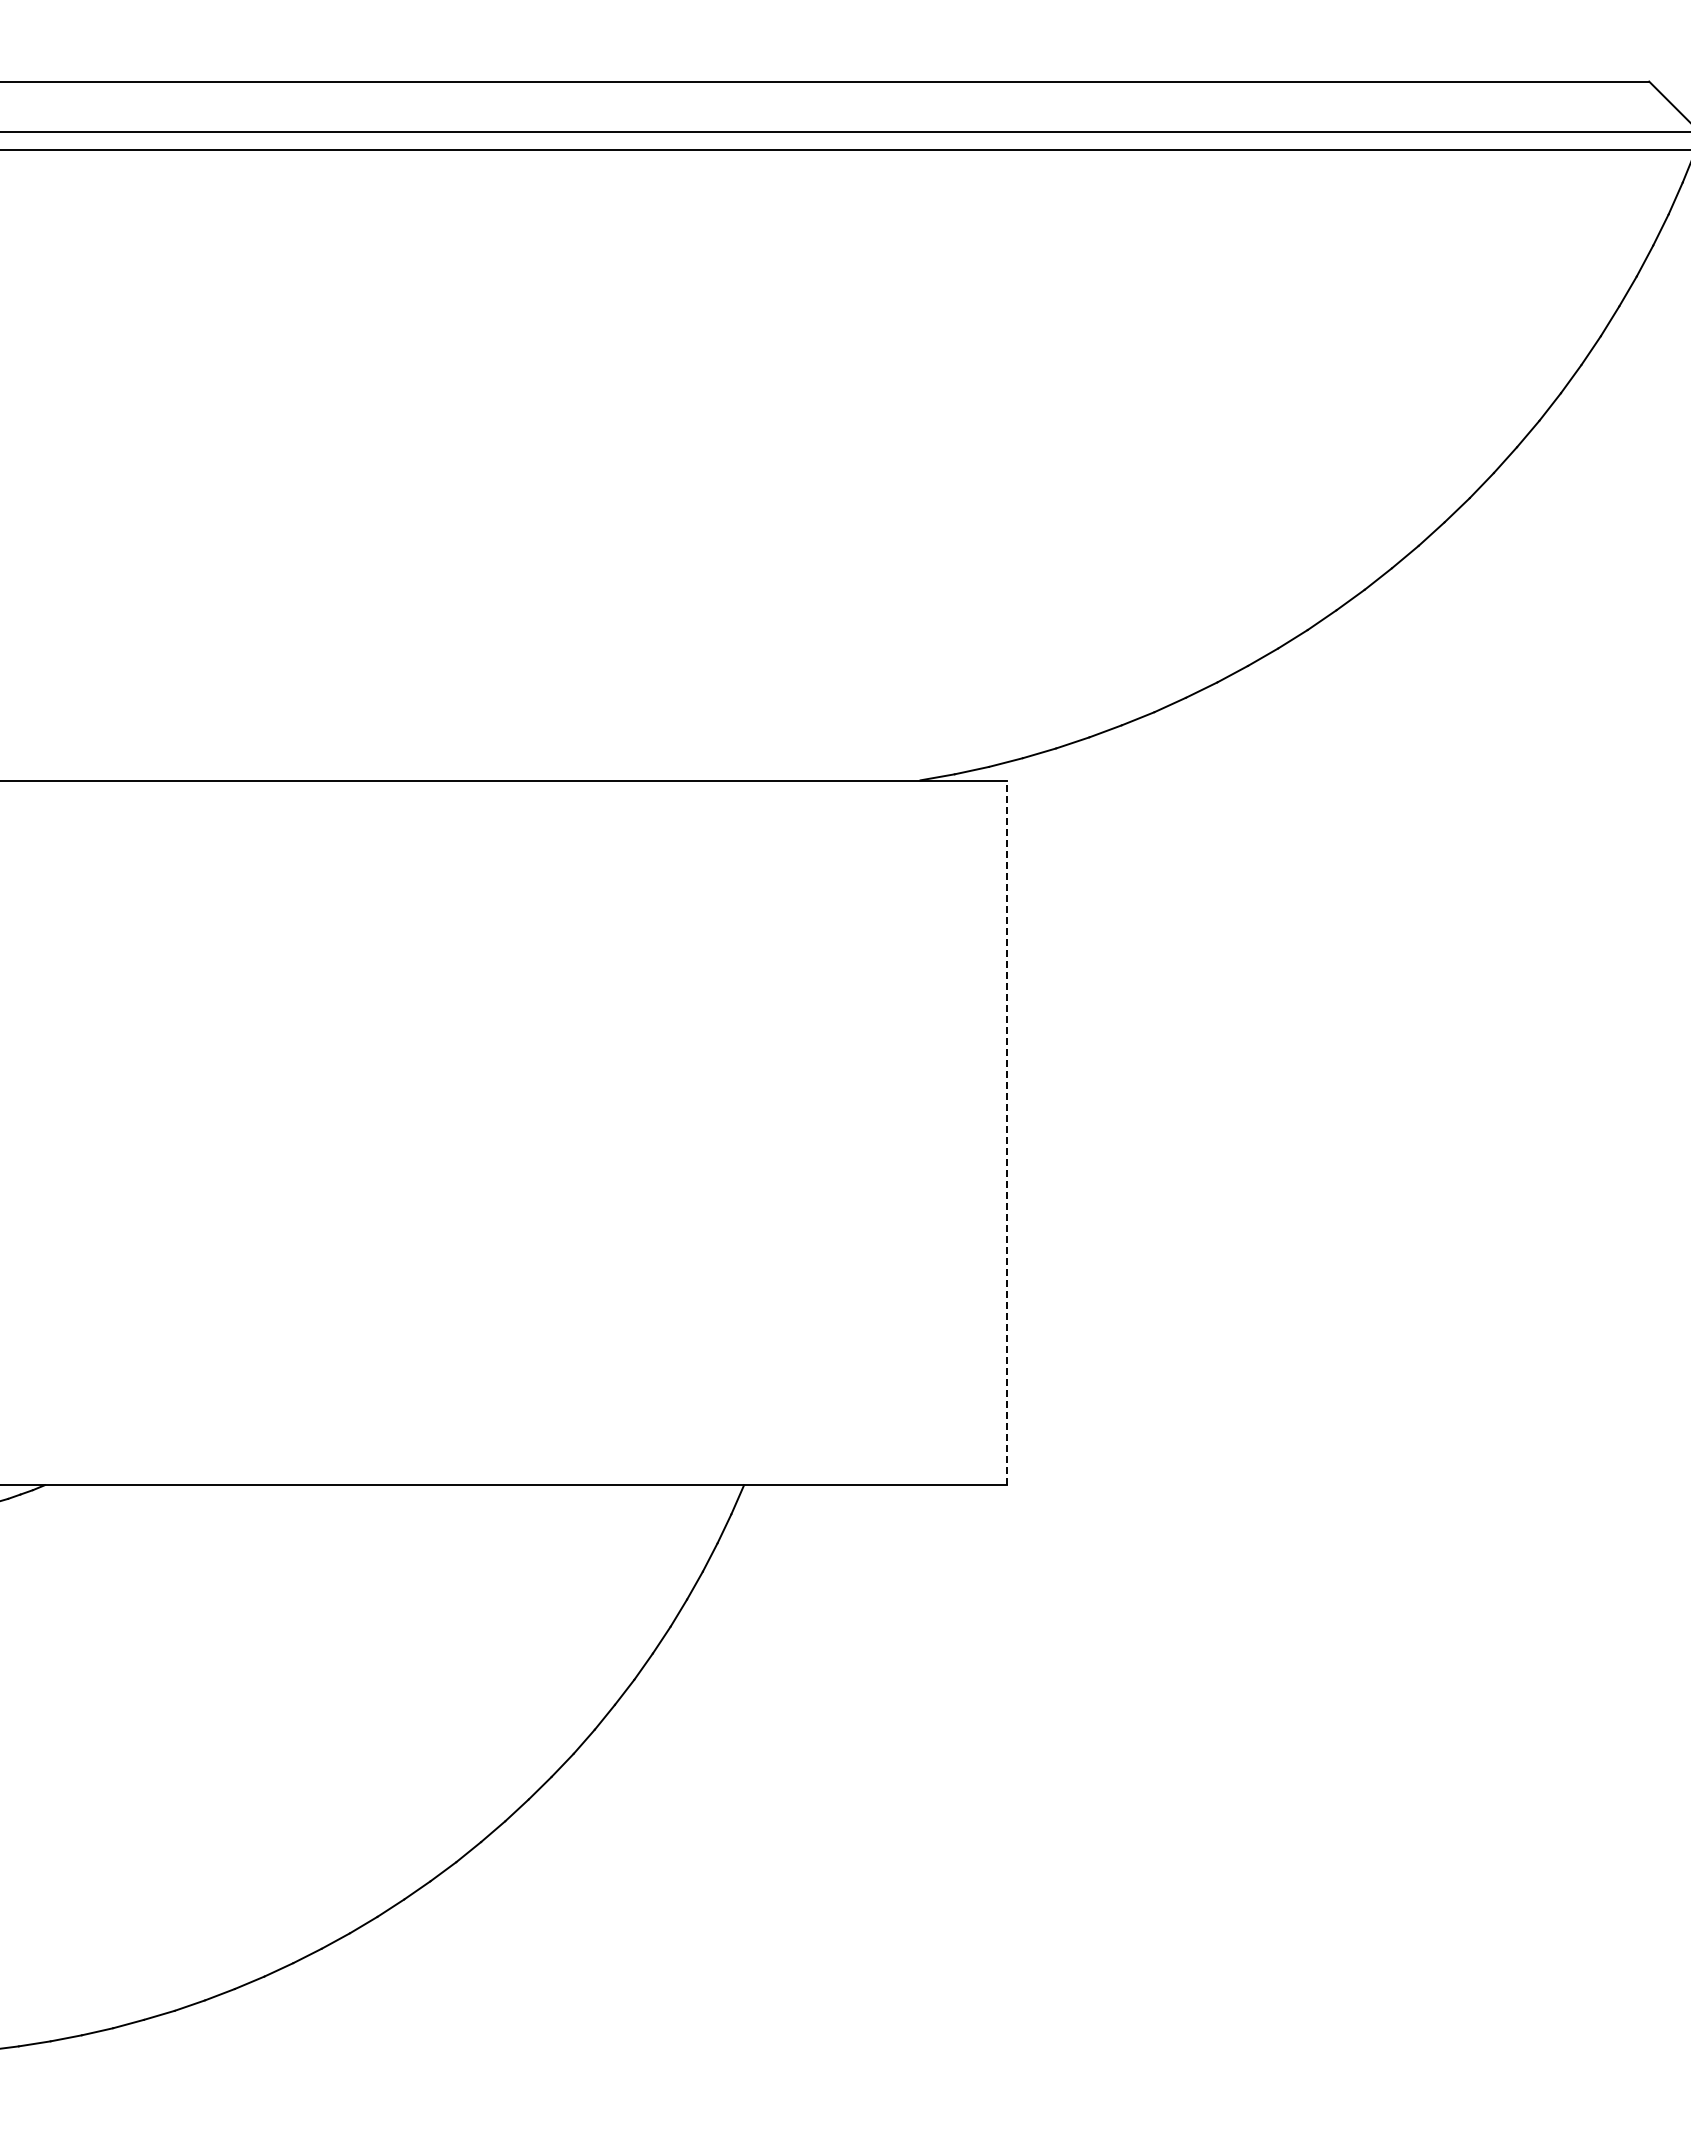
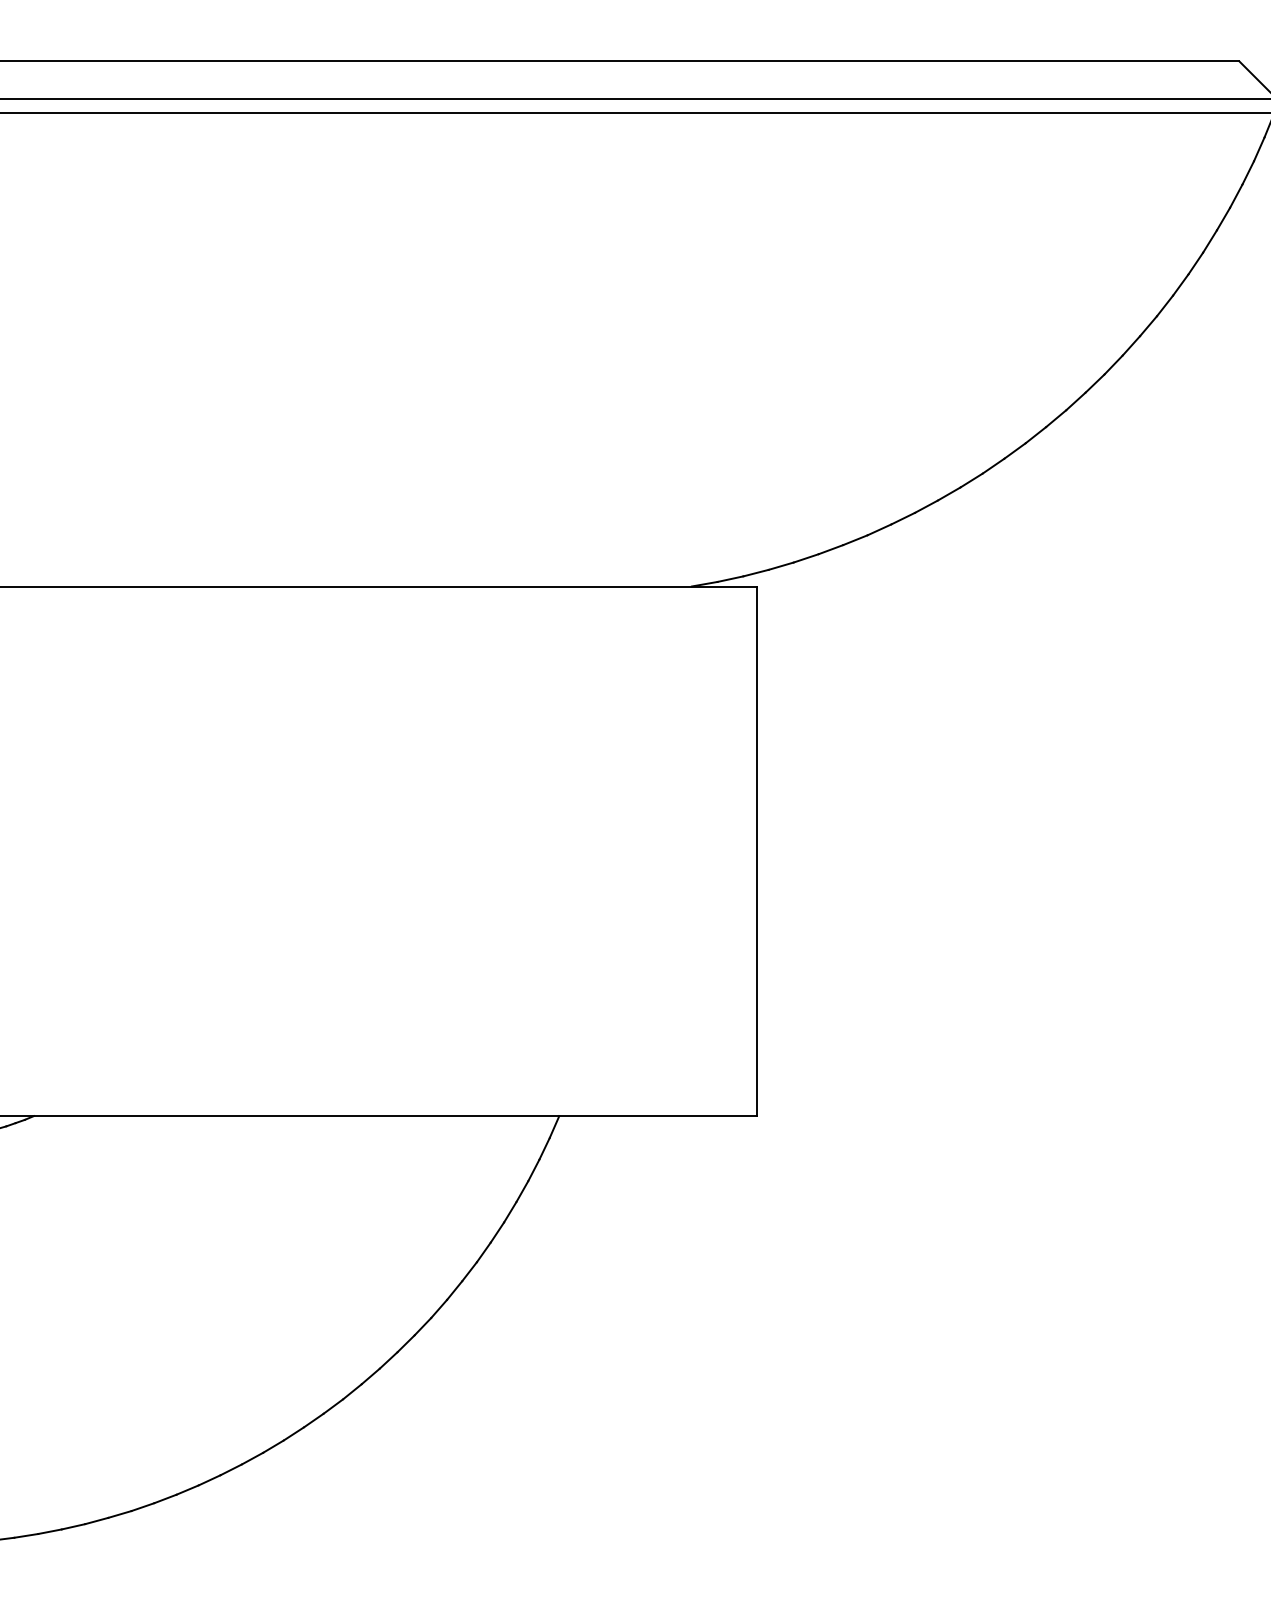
line: (1006, 1132) -> (756, 851), dashed -> solid

